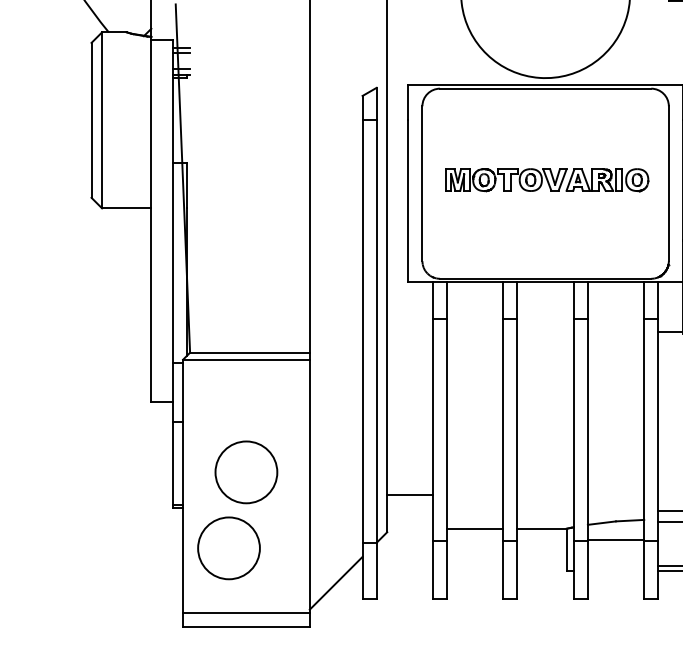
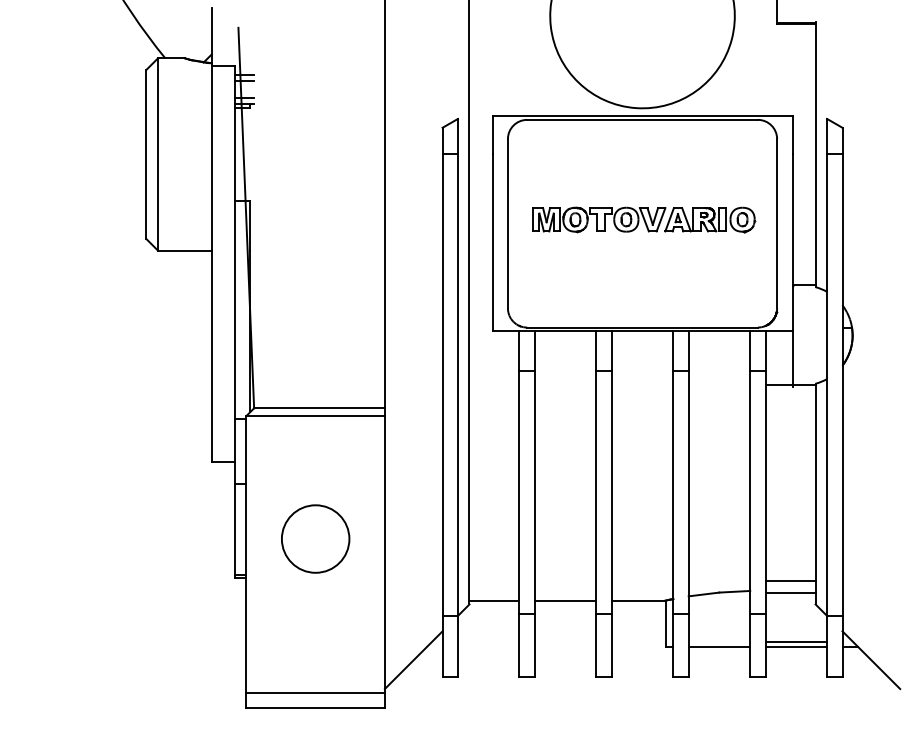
line: (410, 494) -> (494, 600), moved
line: (616, 539) -> (719, 646), moved
circle: (228, 547) -> (296, 621), removed

